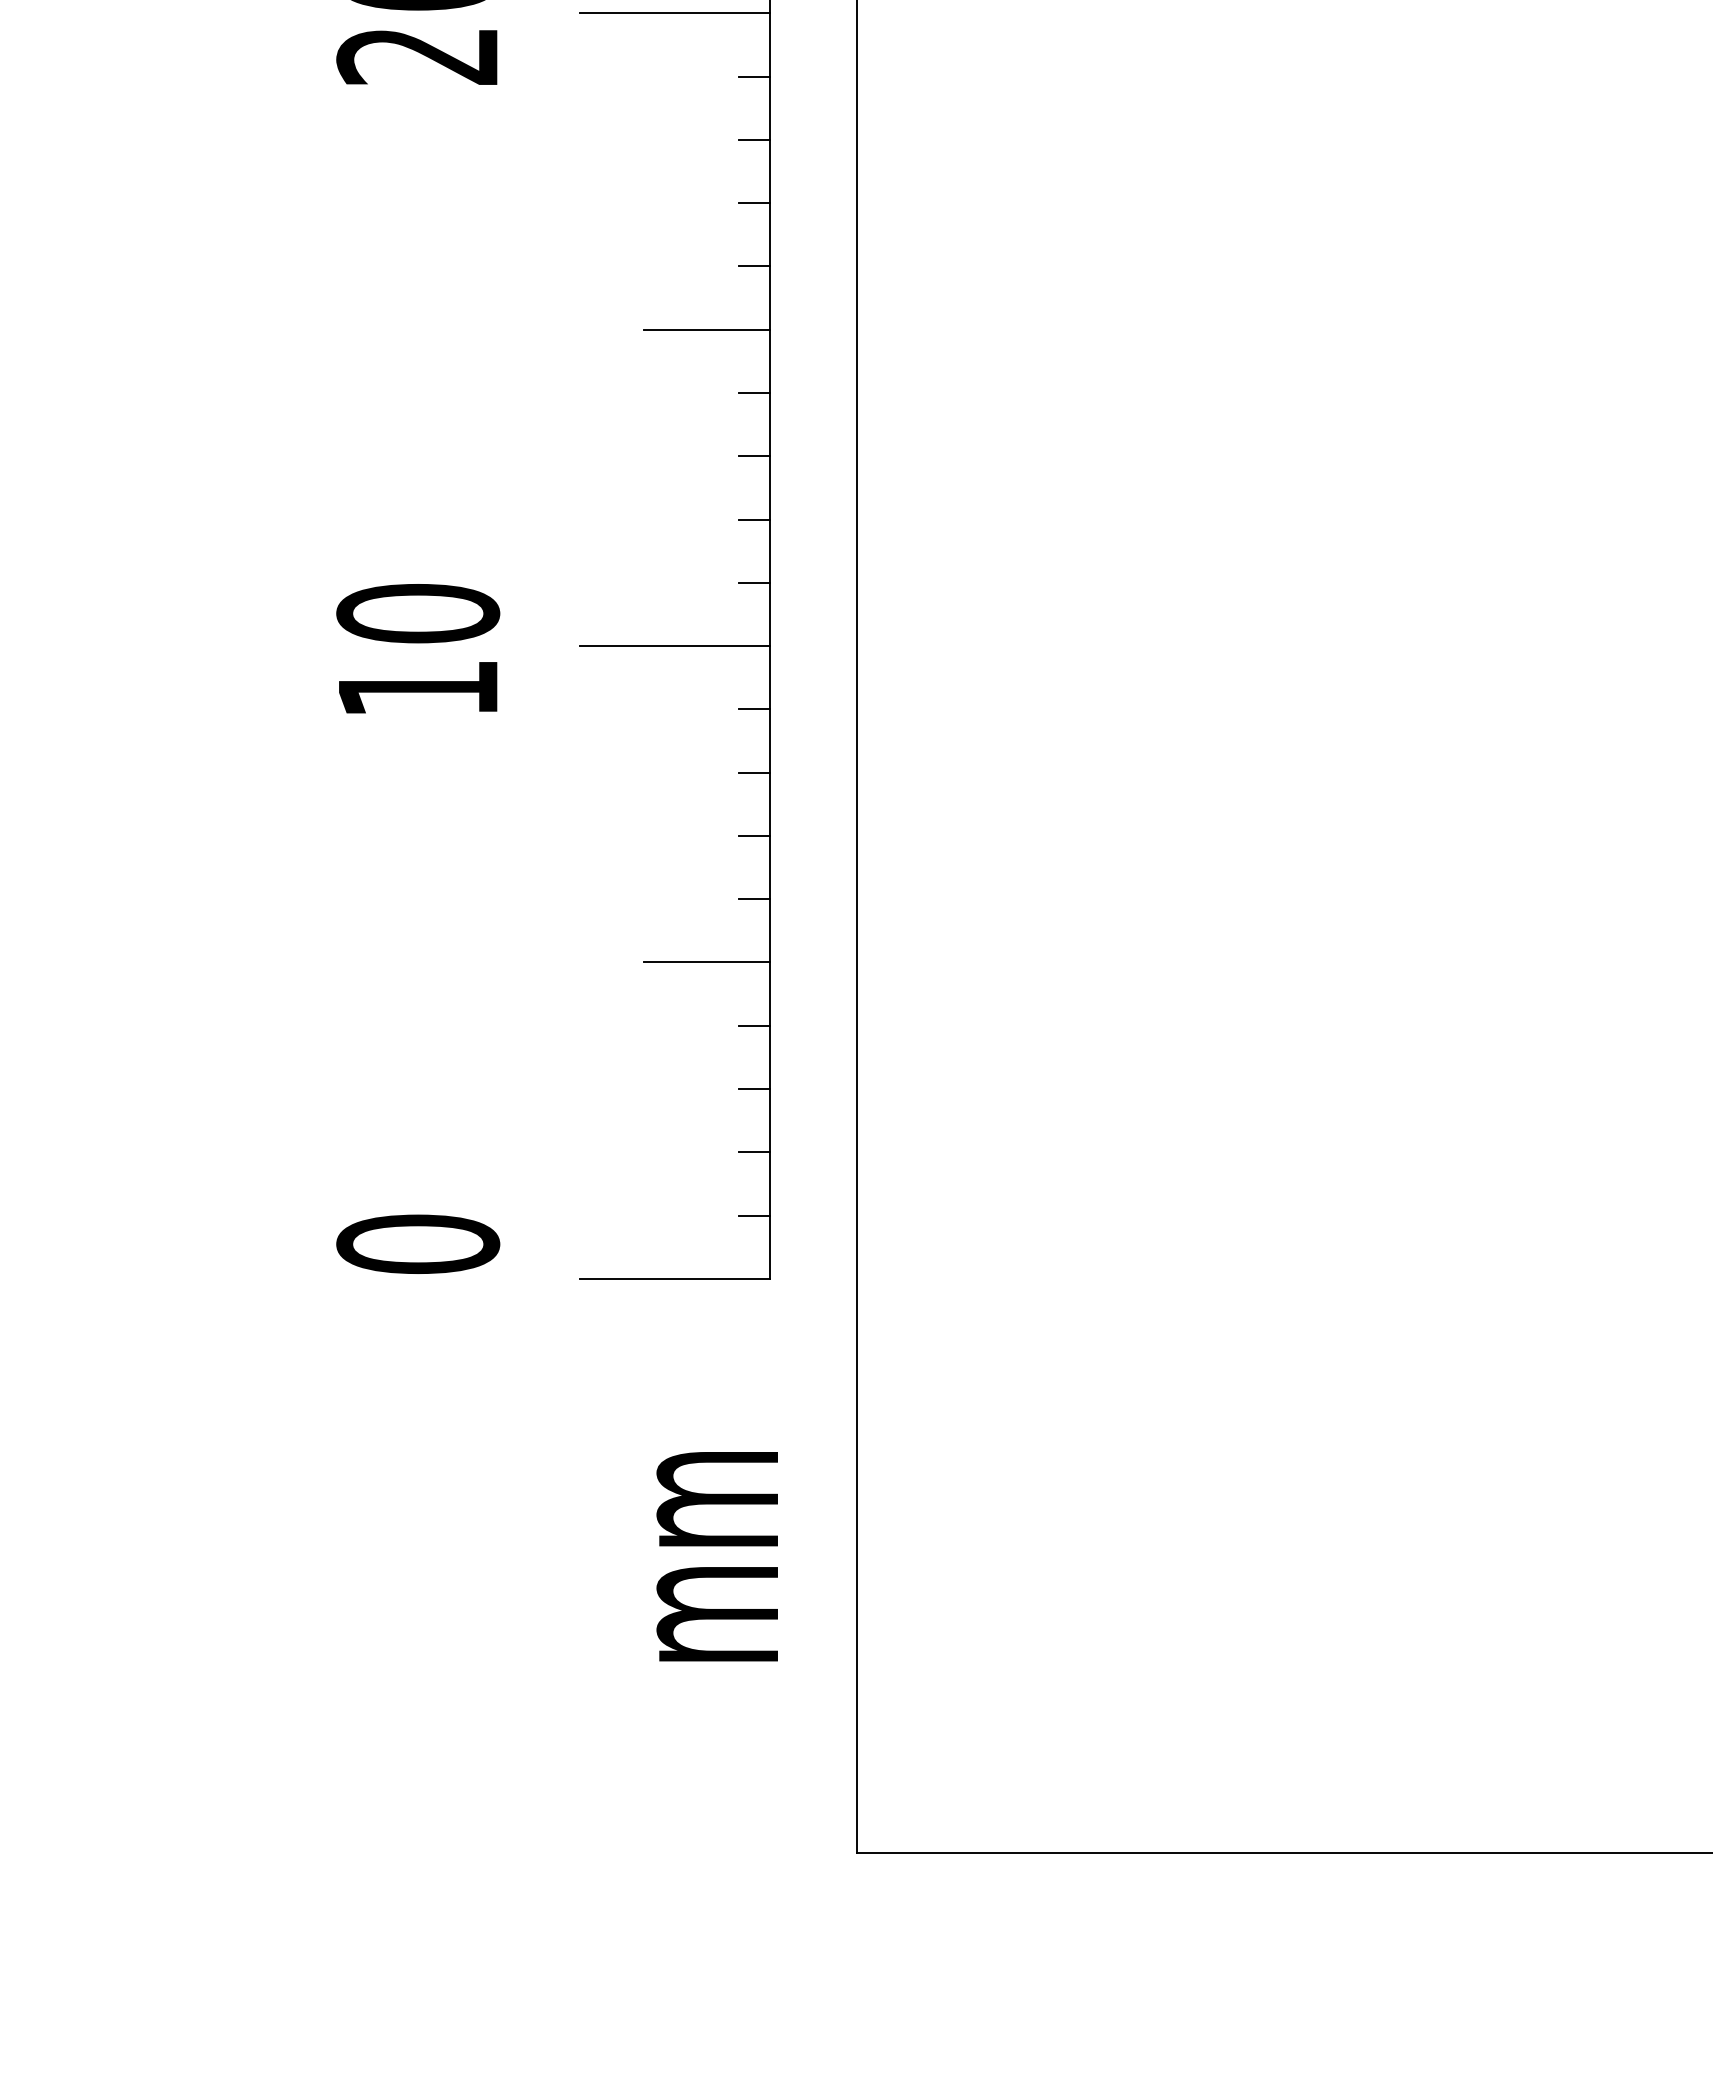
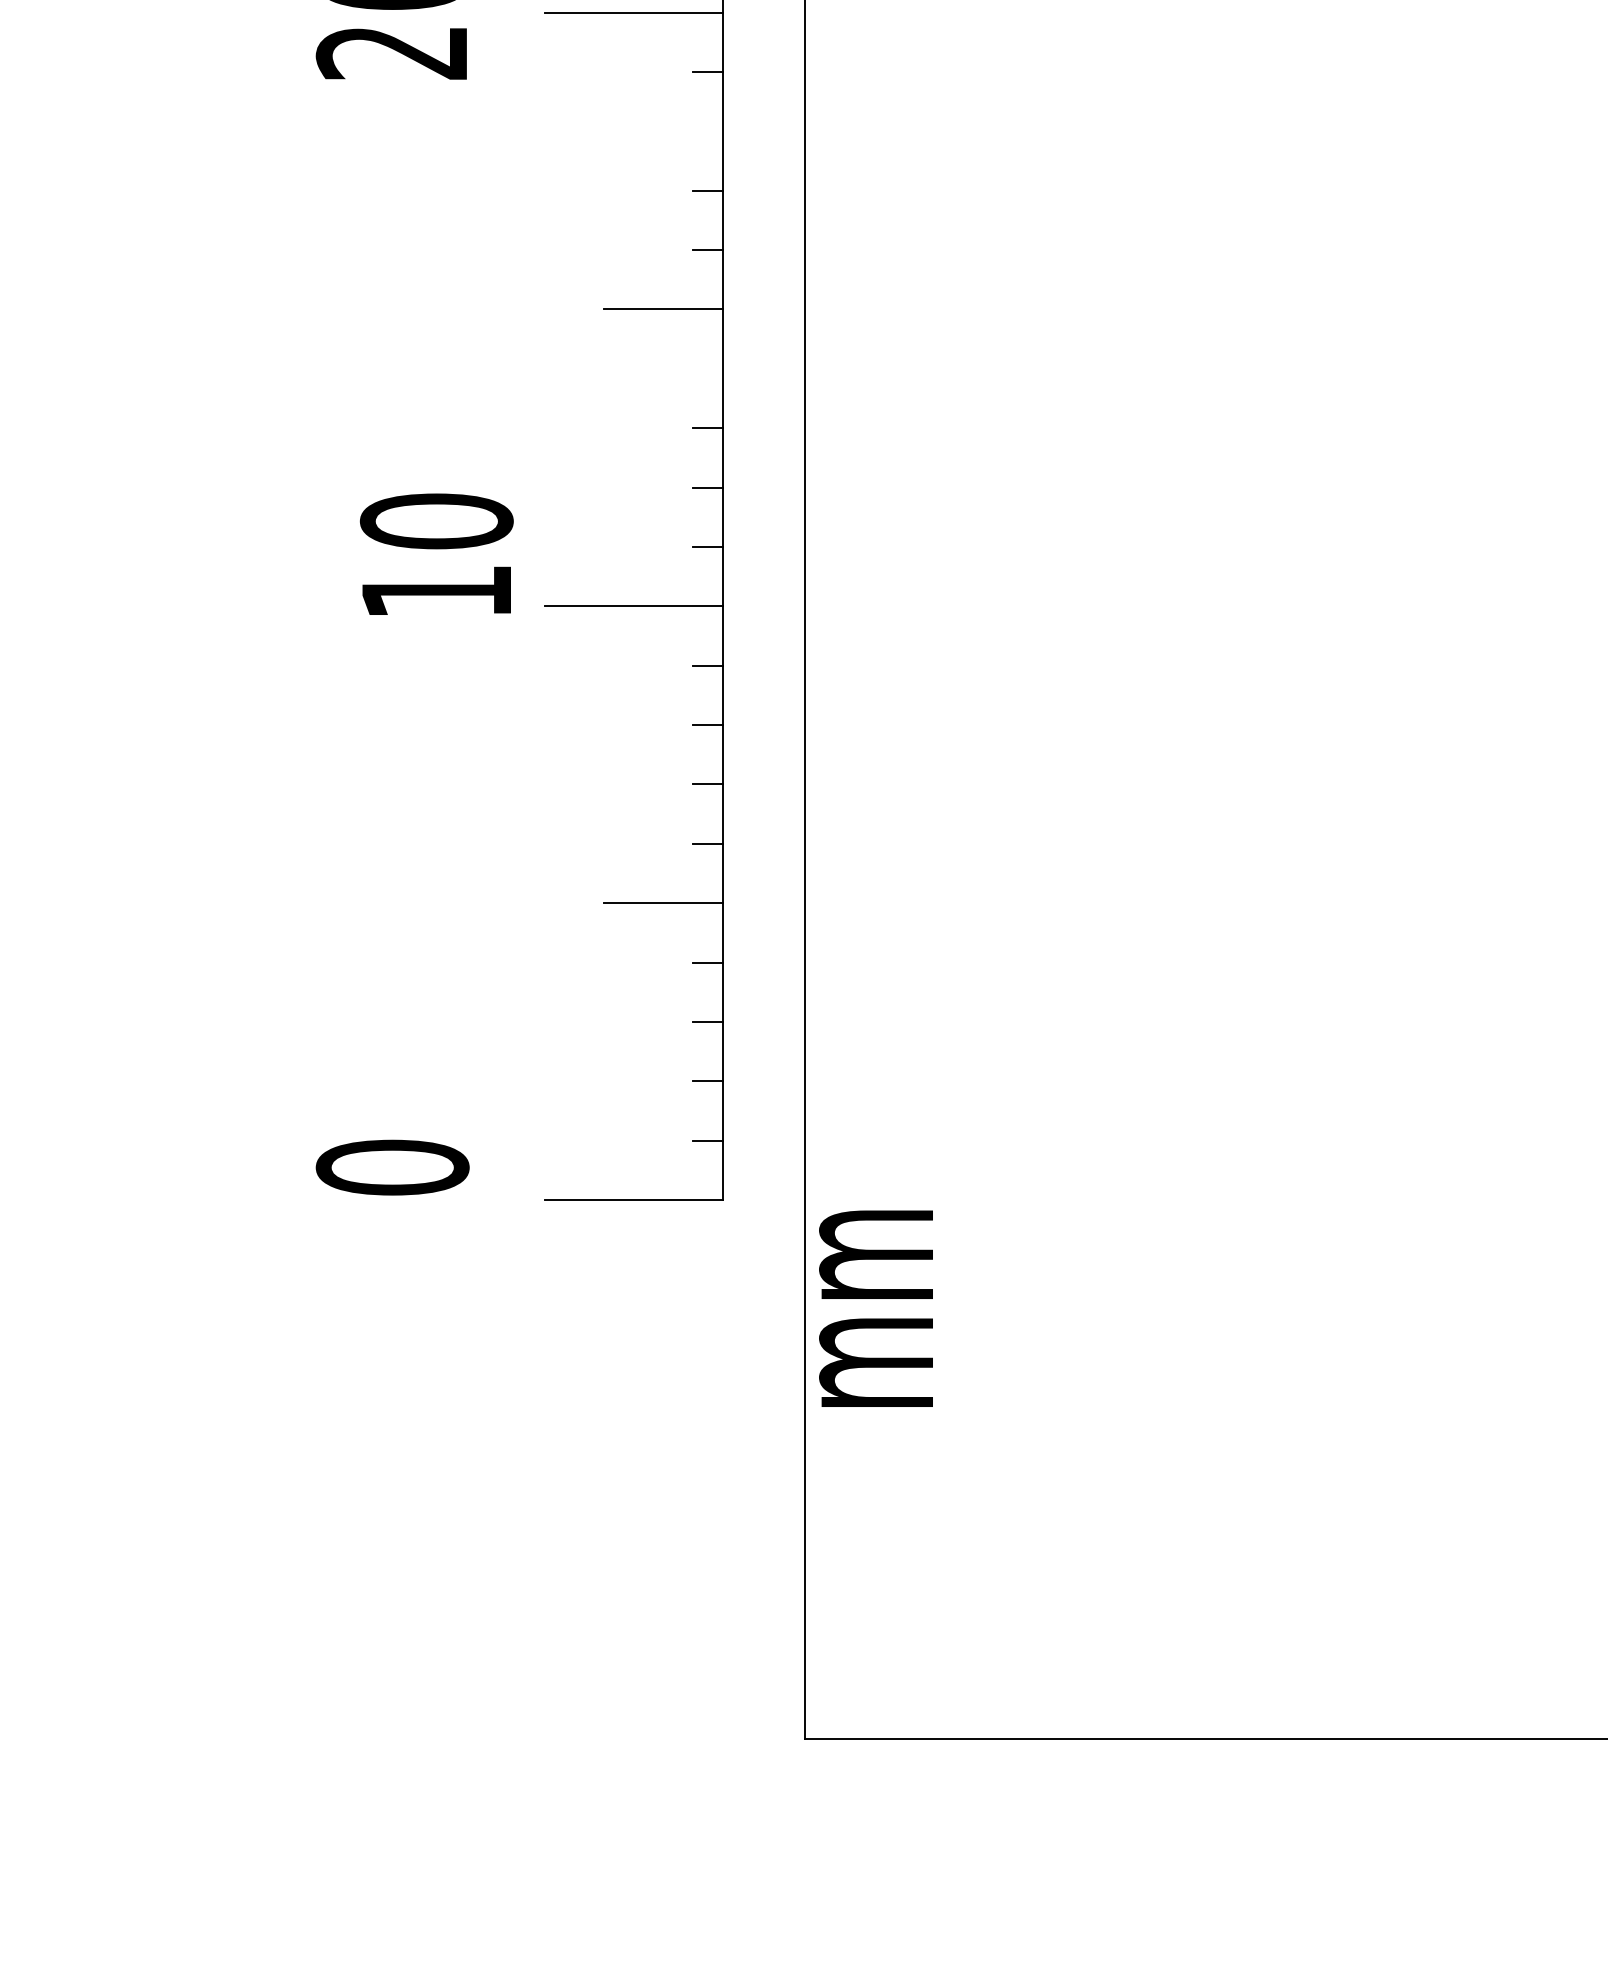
line: (754, 139) -> (708, 130), removed
line: (754, 393) -> (708, 369), removed
text: (418, 648) -> (437, 554), moved
text: (716, 1556) -> (875, 1308), moved

